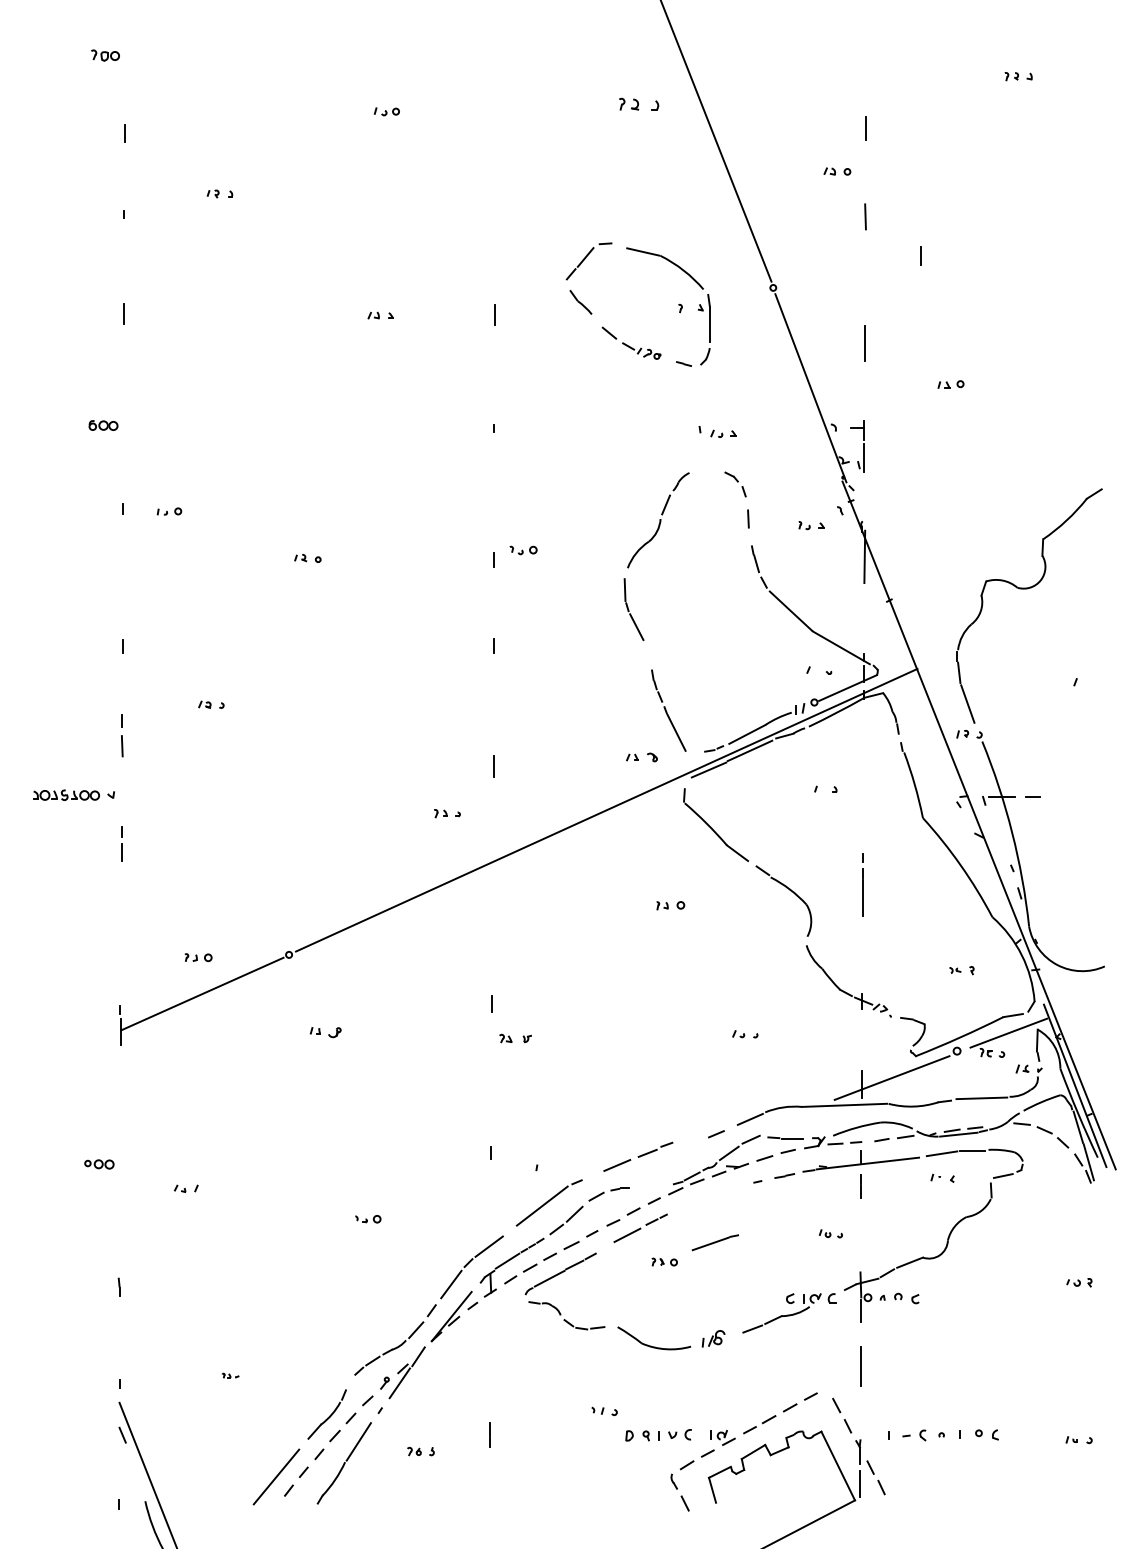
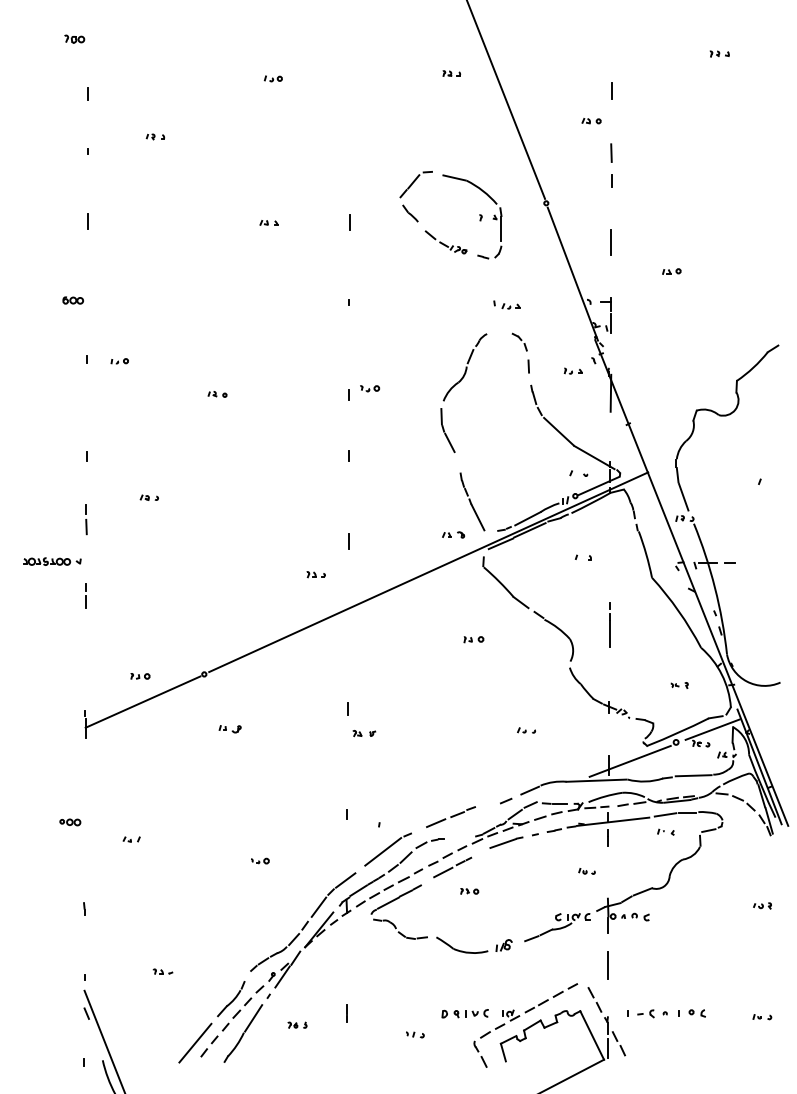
part: (639, 104) -> (451, 73), size x0.62
line: (920, 255) -> (611, 180), moved
line: (715, 1242) -> (506, 842), moved
part: (229, 1375) -> (162, 971), size x1.67
part: (605, 1410) -> (415, 1034), moved

